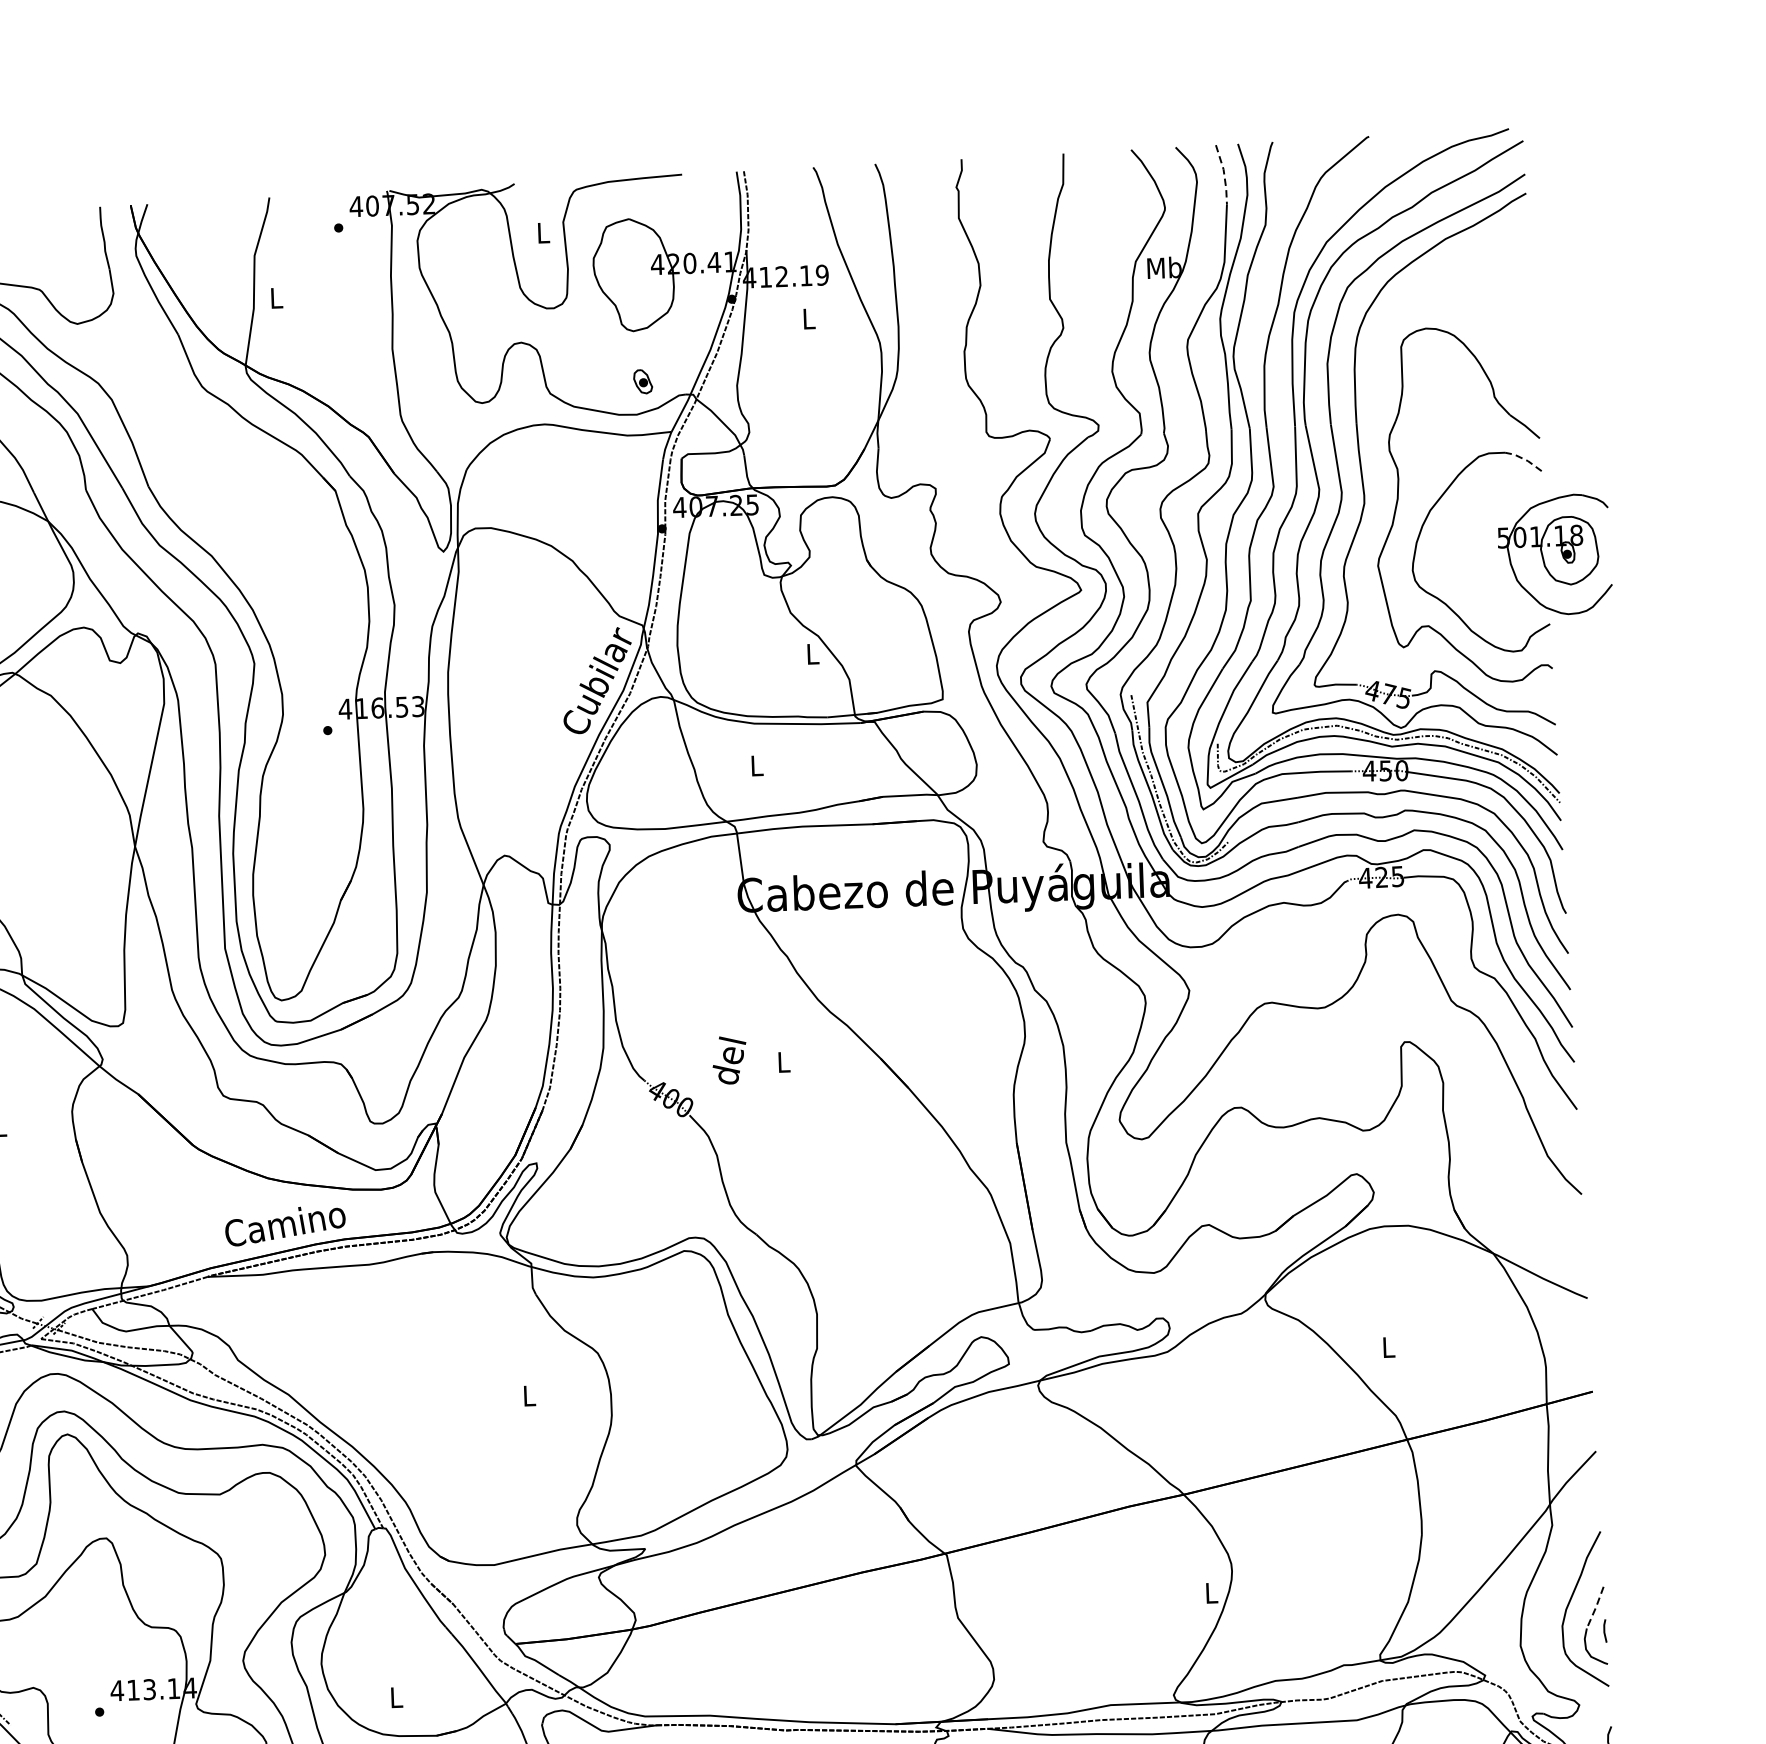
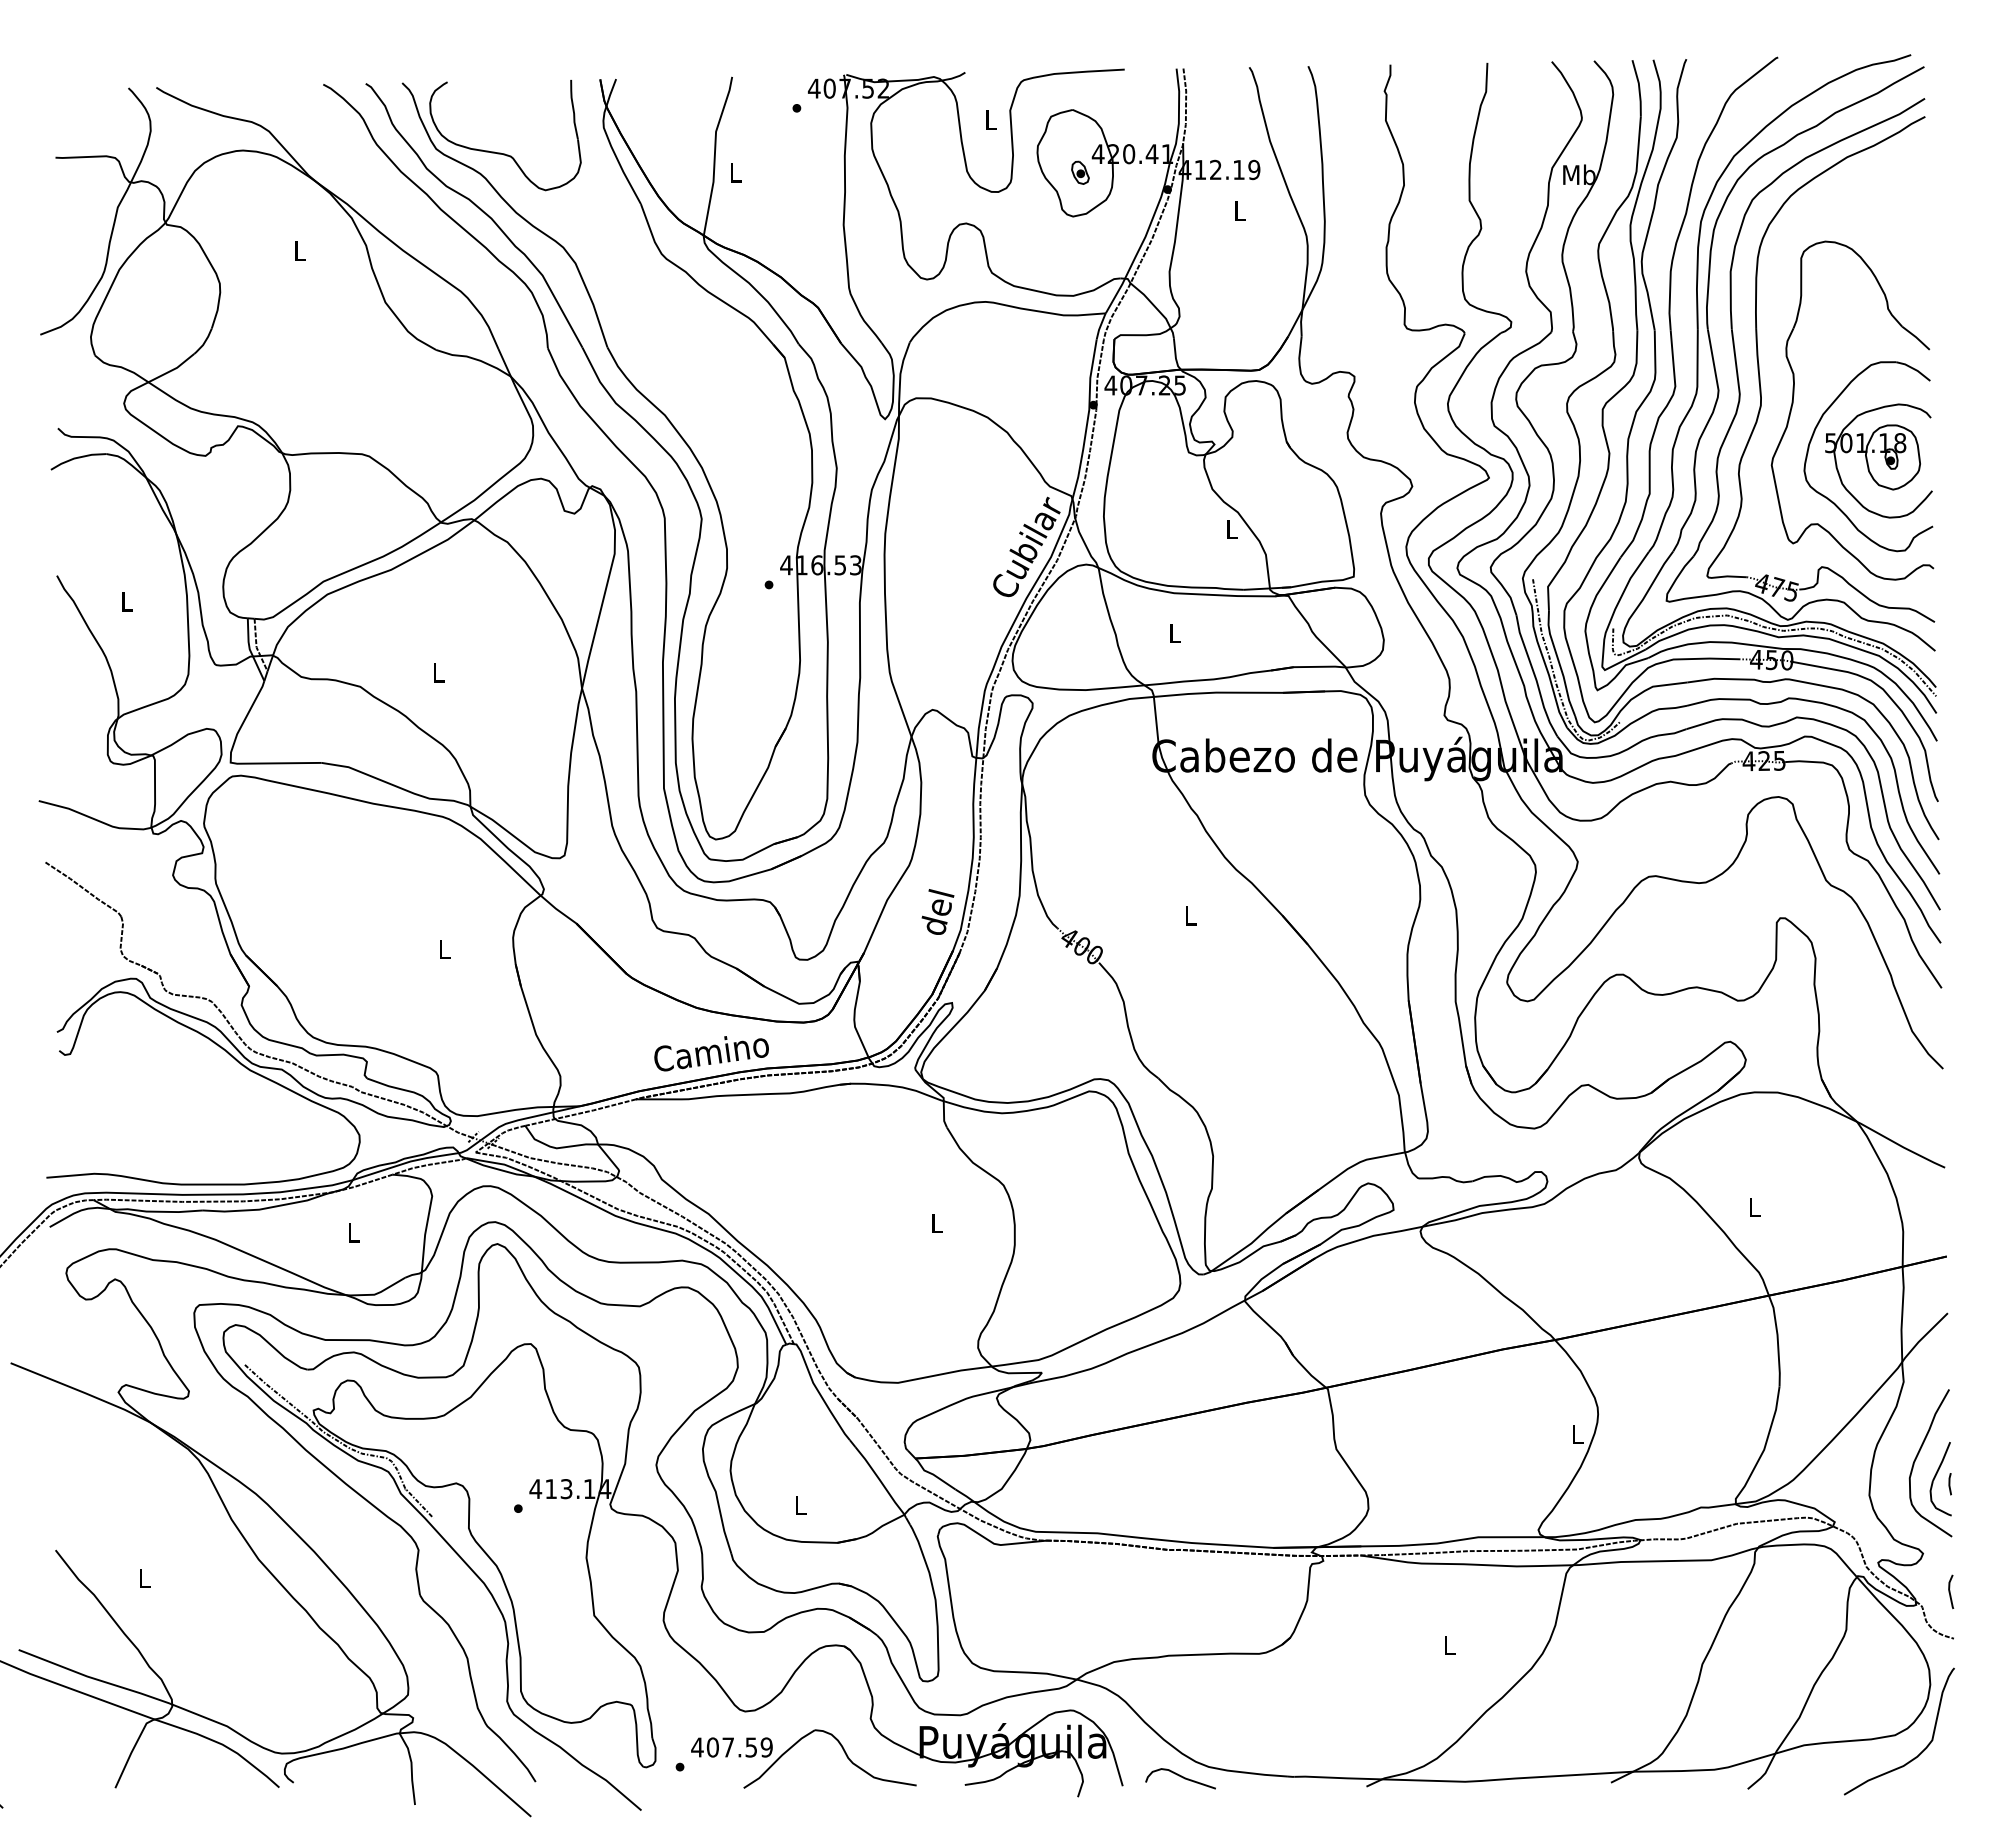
line: (1224, 174) -> (1639, 88), dashed -> solid
part: (643, 381) -> (1080, 172), moved
line: (1524, 459) -> (1914, 369), dashed -> solid
part: (1554, 554) -> (1878, 460), moved
text: (729, 1059) -> (937, 911), moved
line: (1596, 1608) -> (1942, 1462), dashed -> solid

